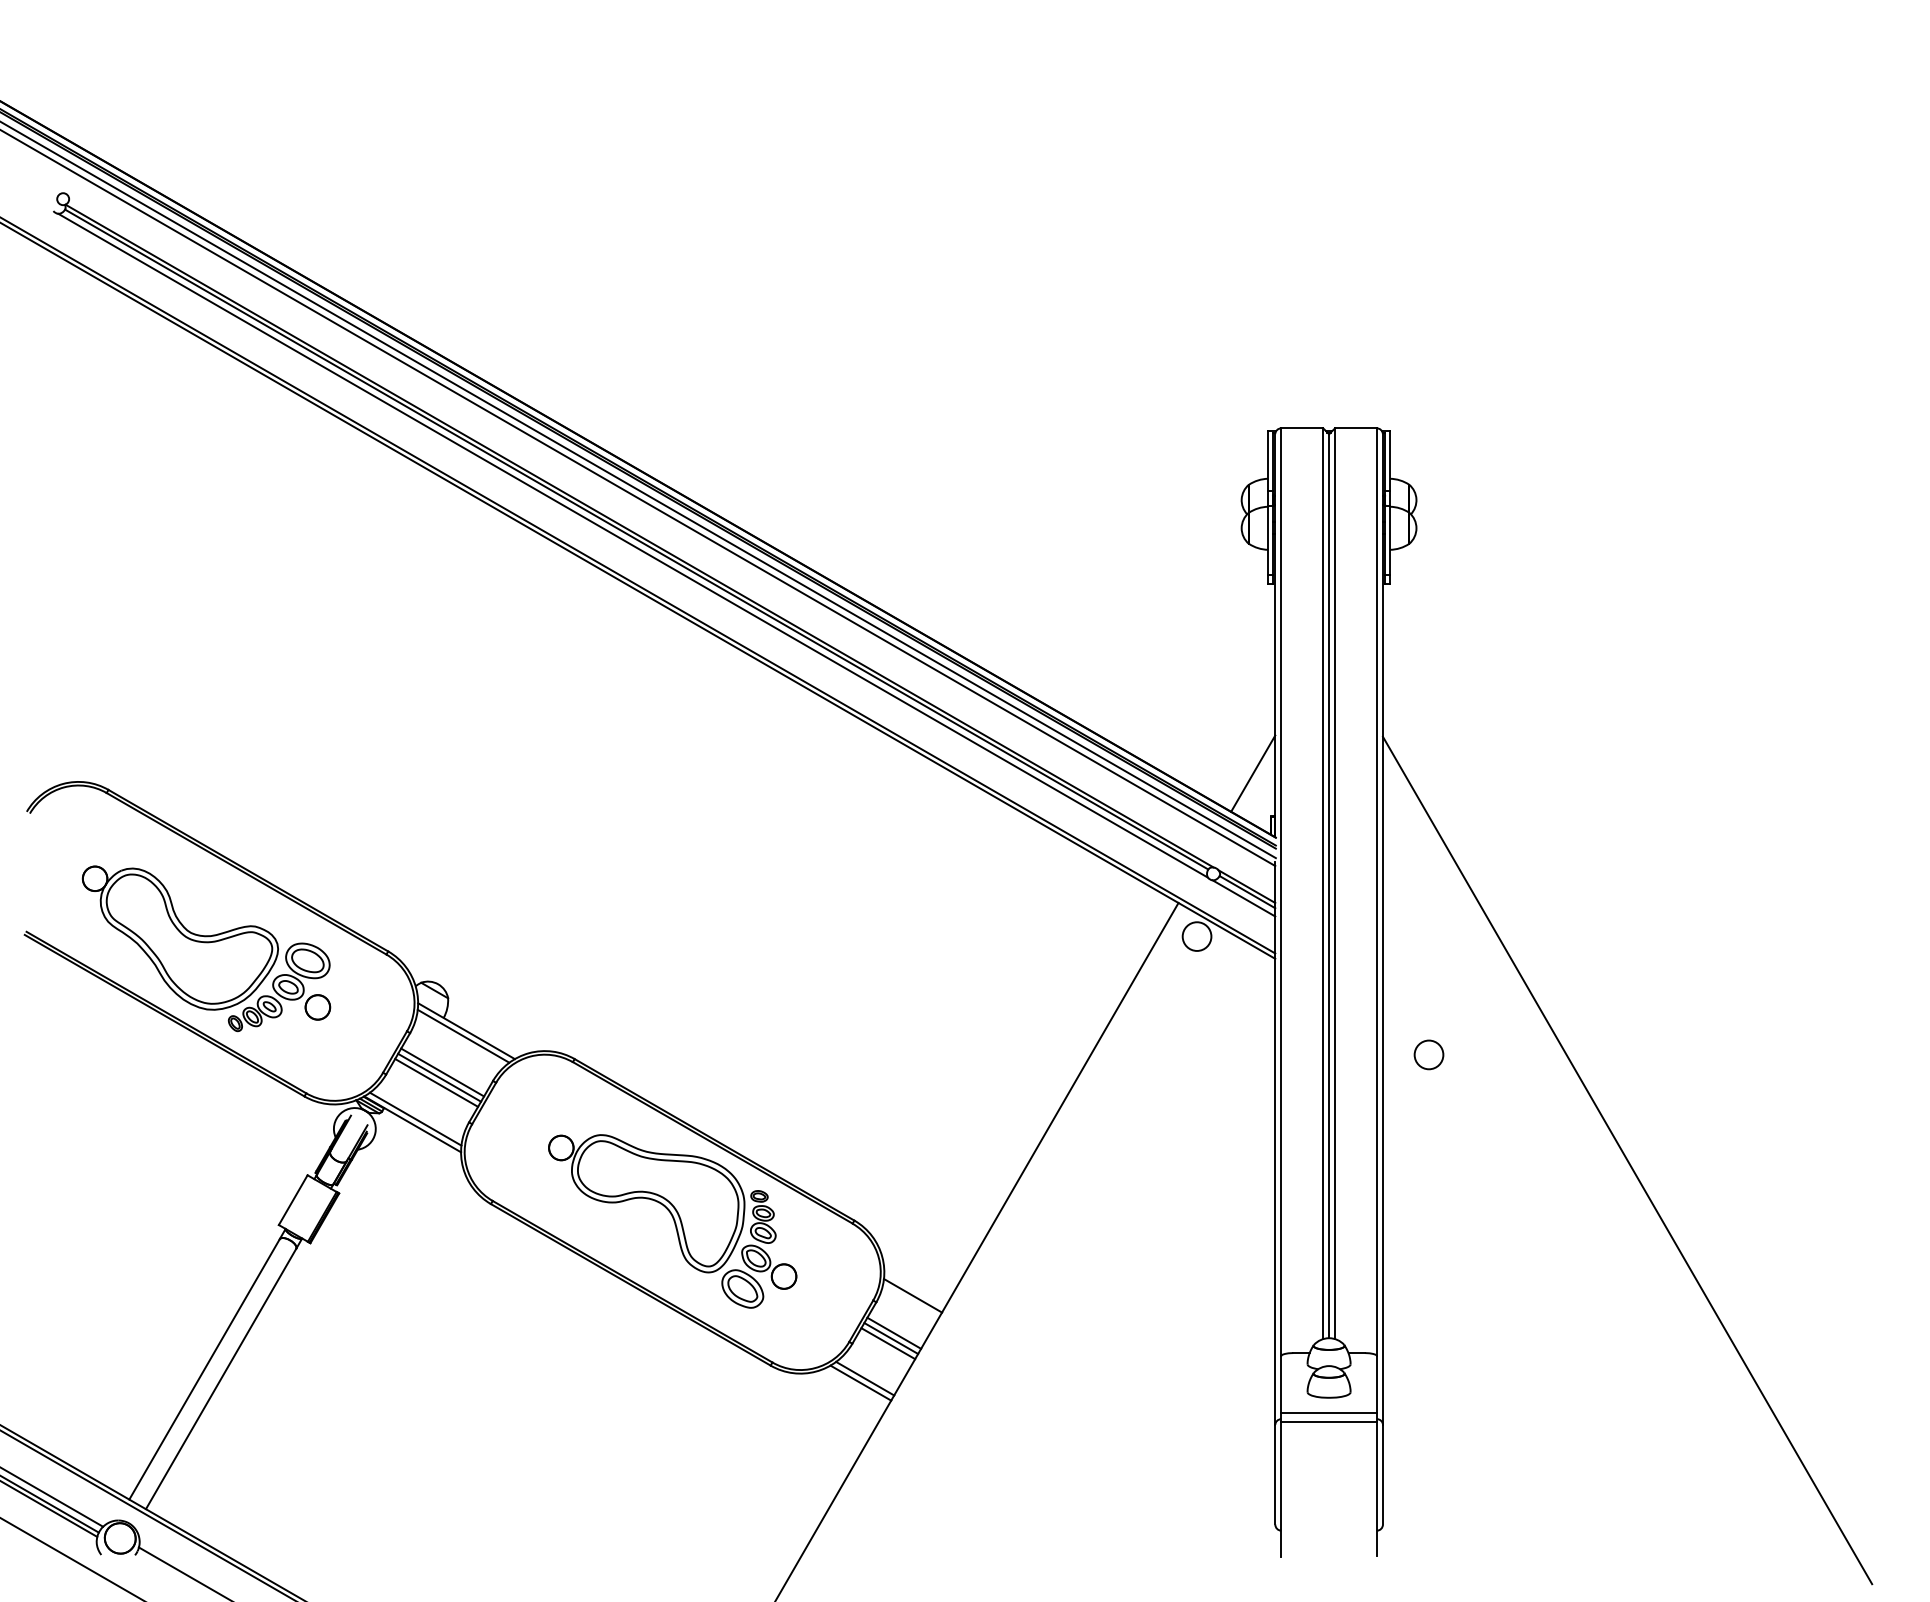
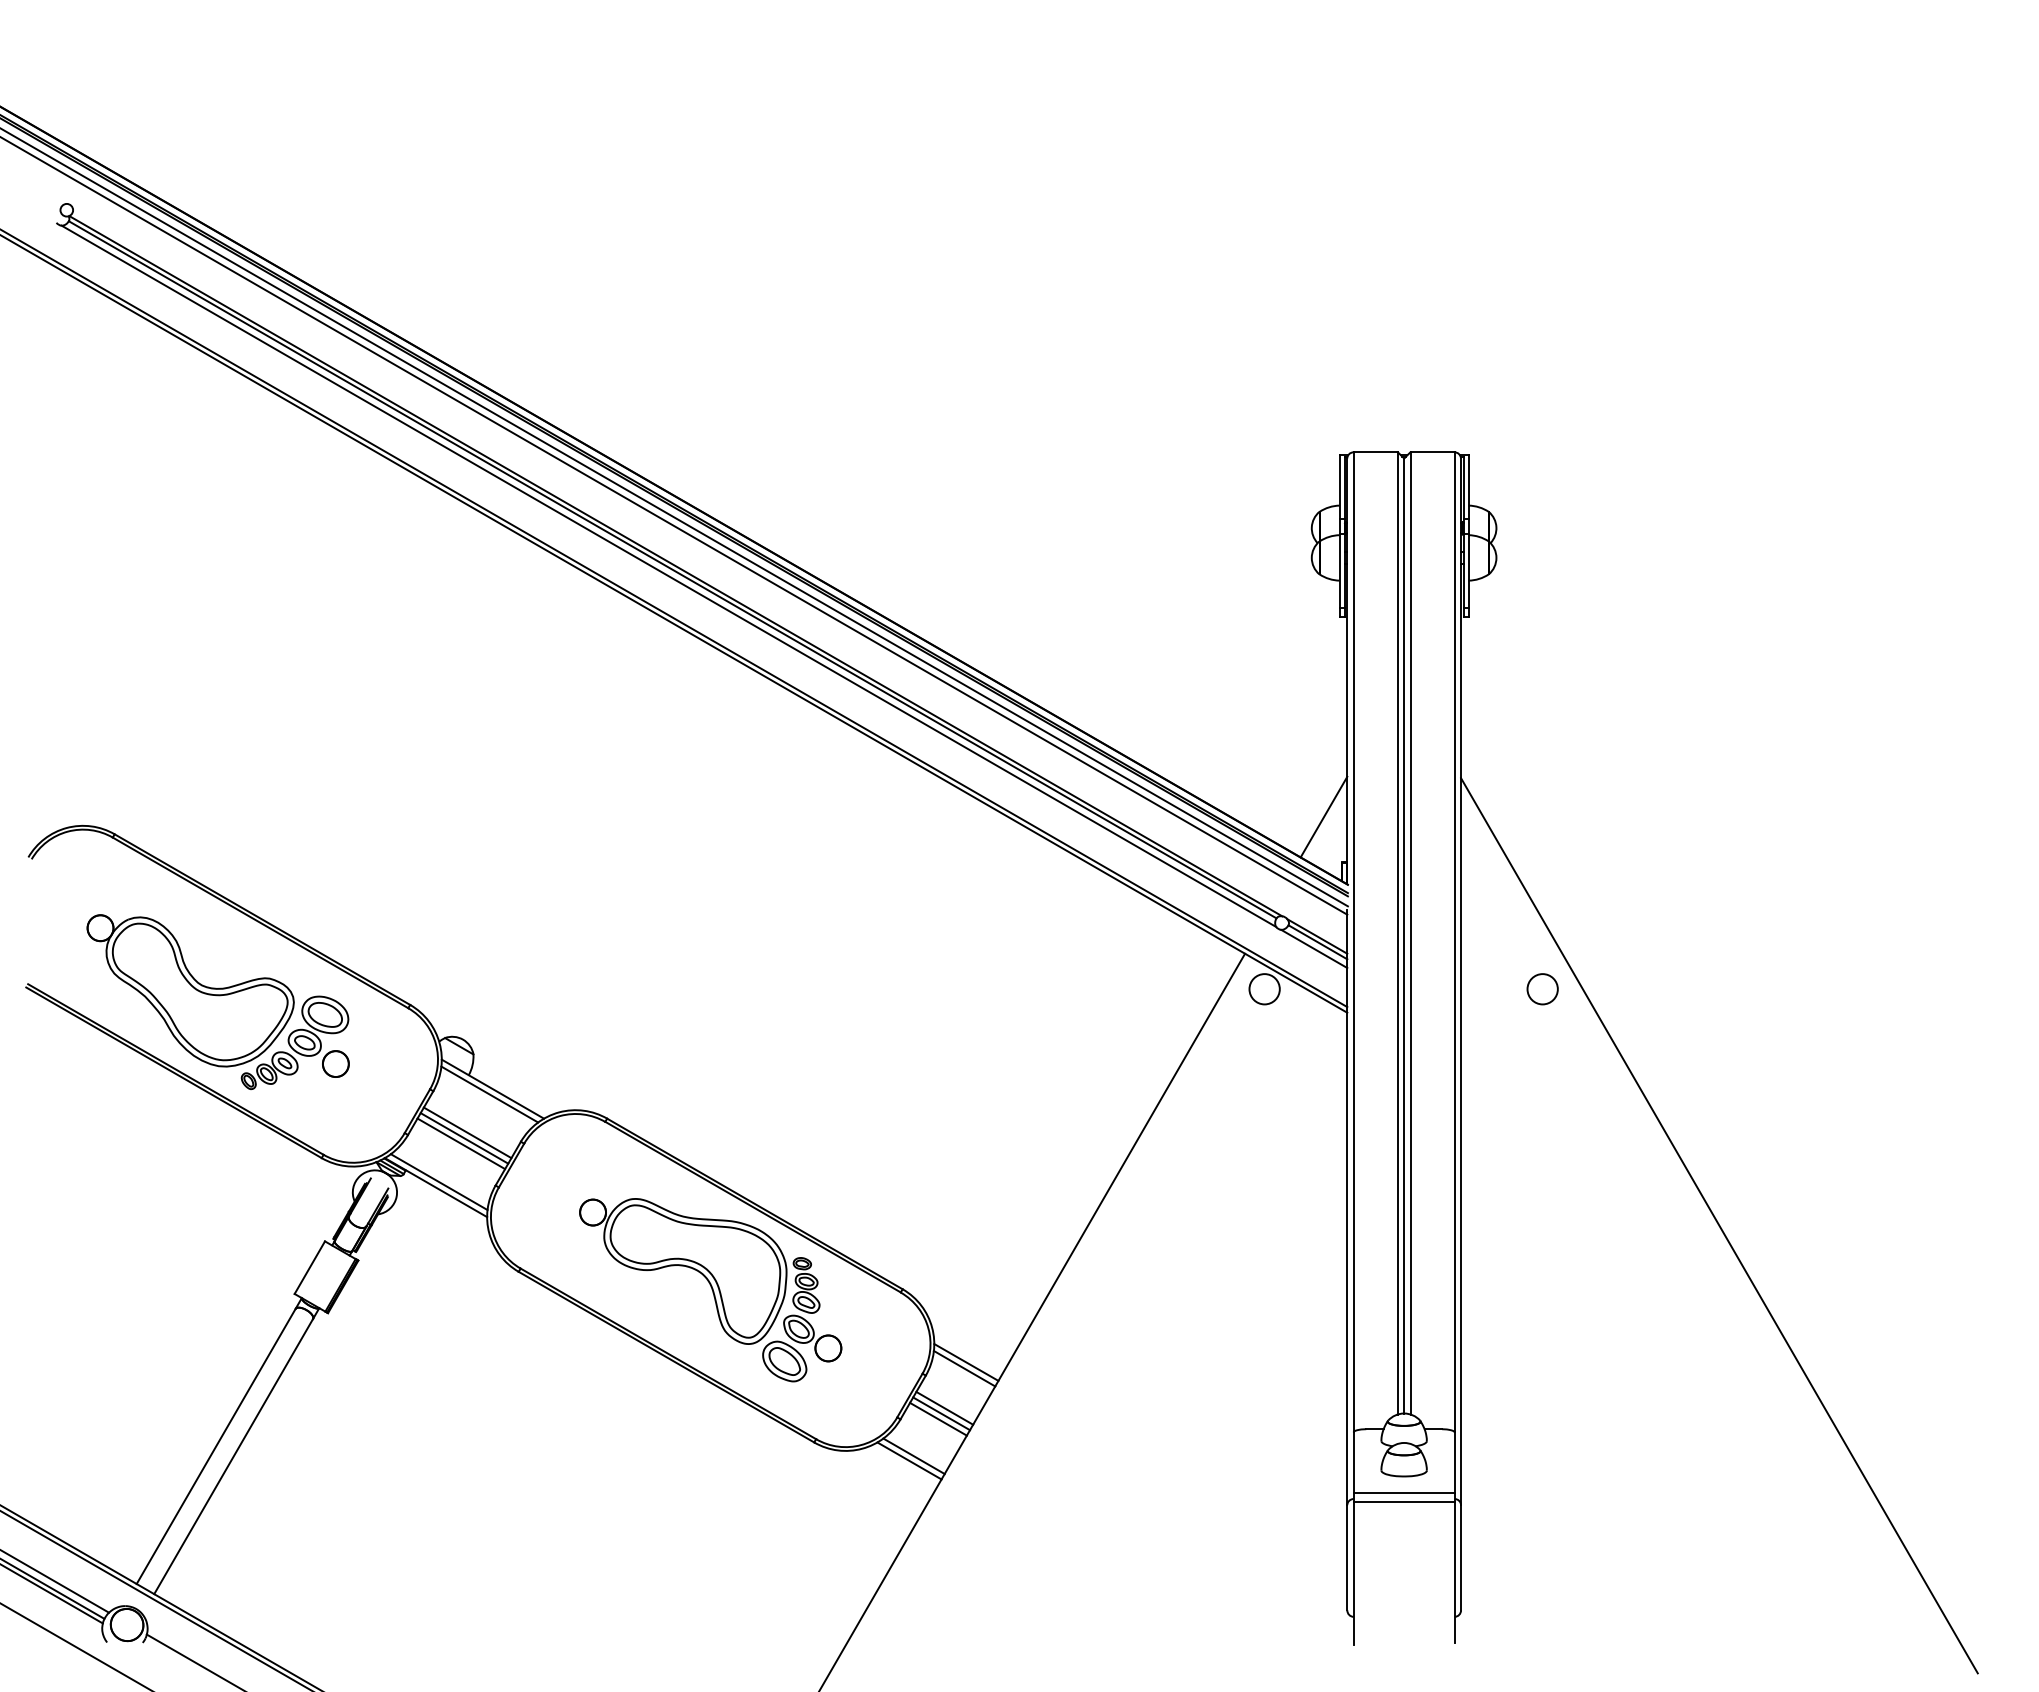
circle: (1428, 1055) -> (1542, 989), moved
line: (914, 1289) -> (966, 1362), added

